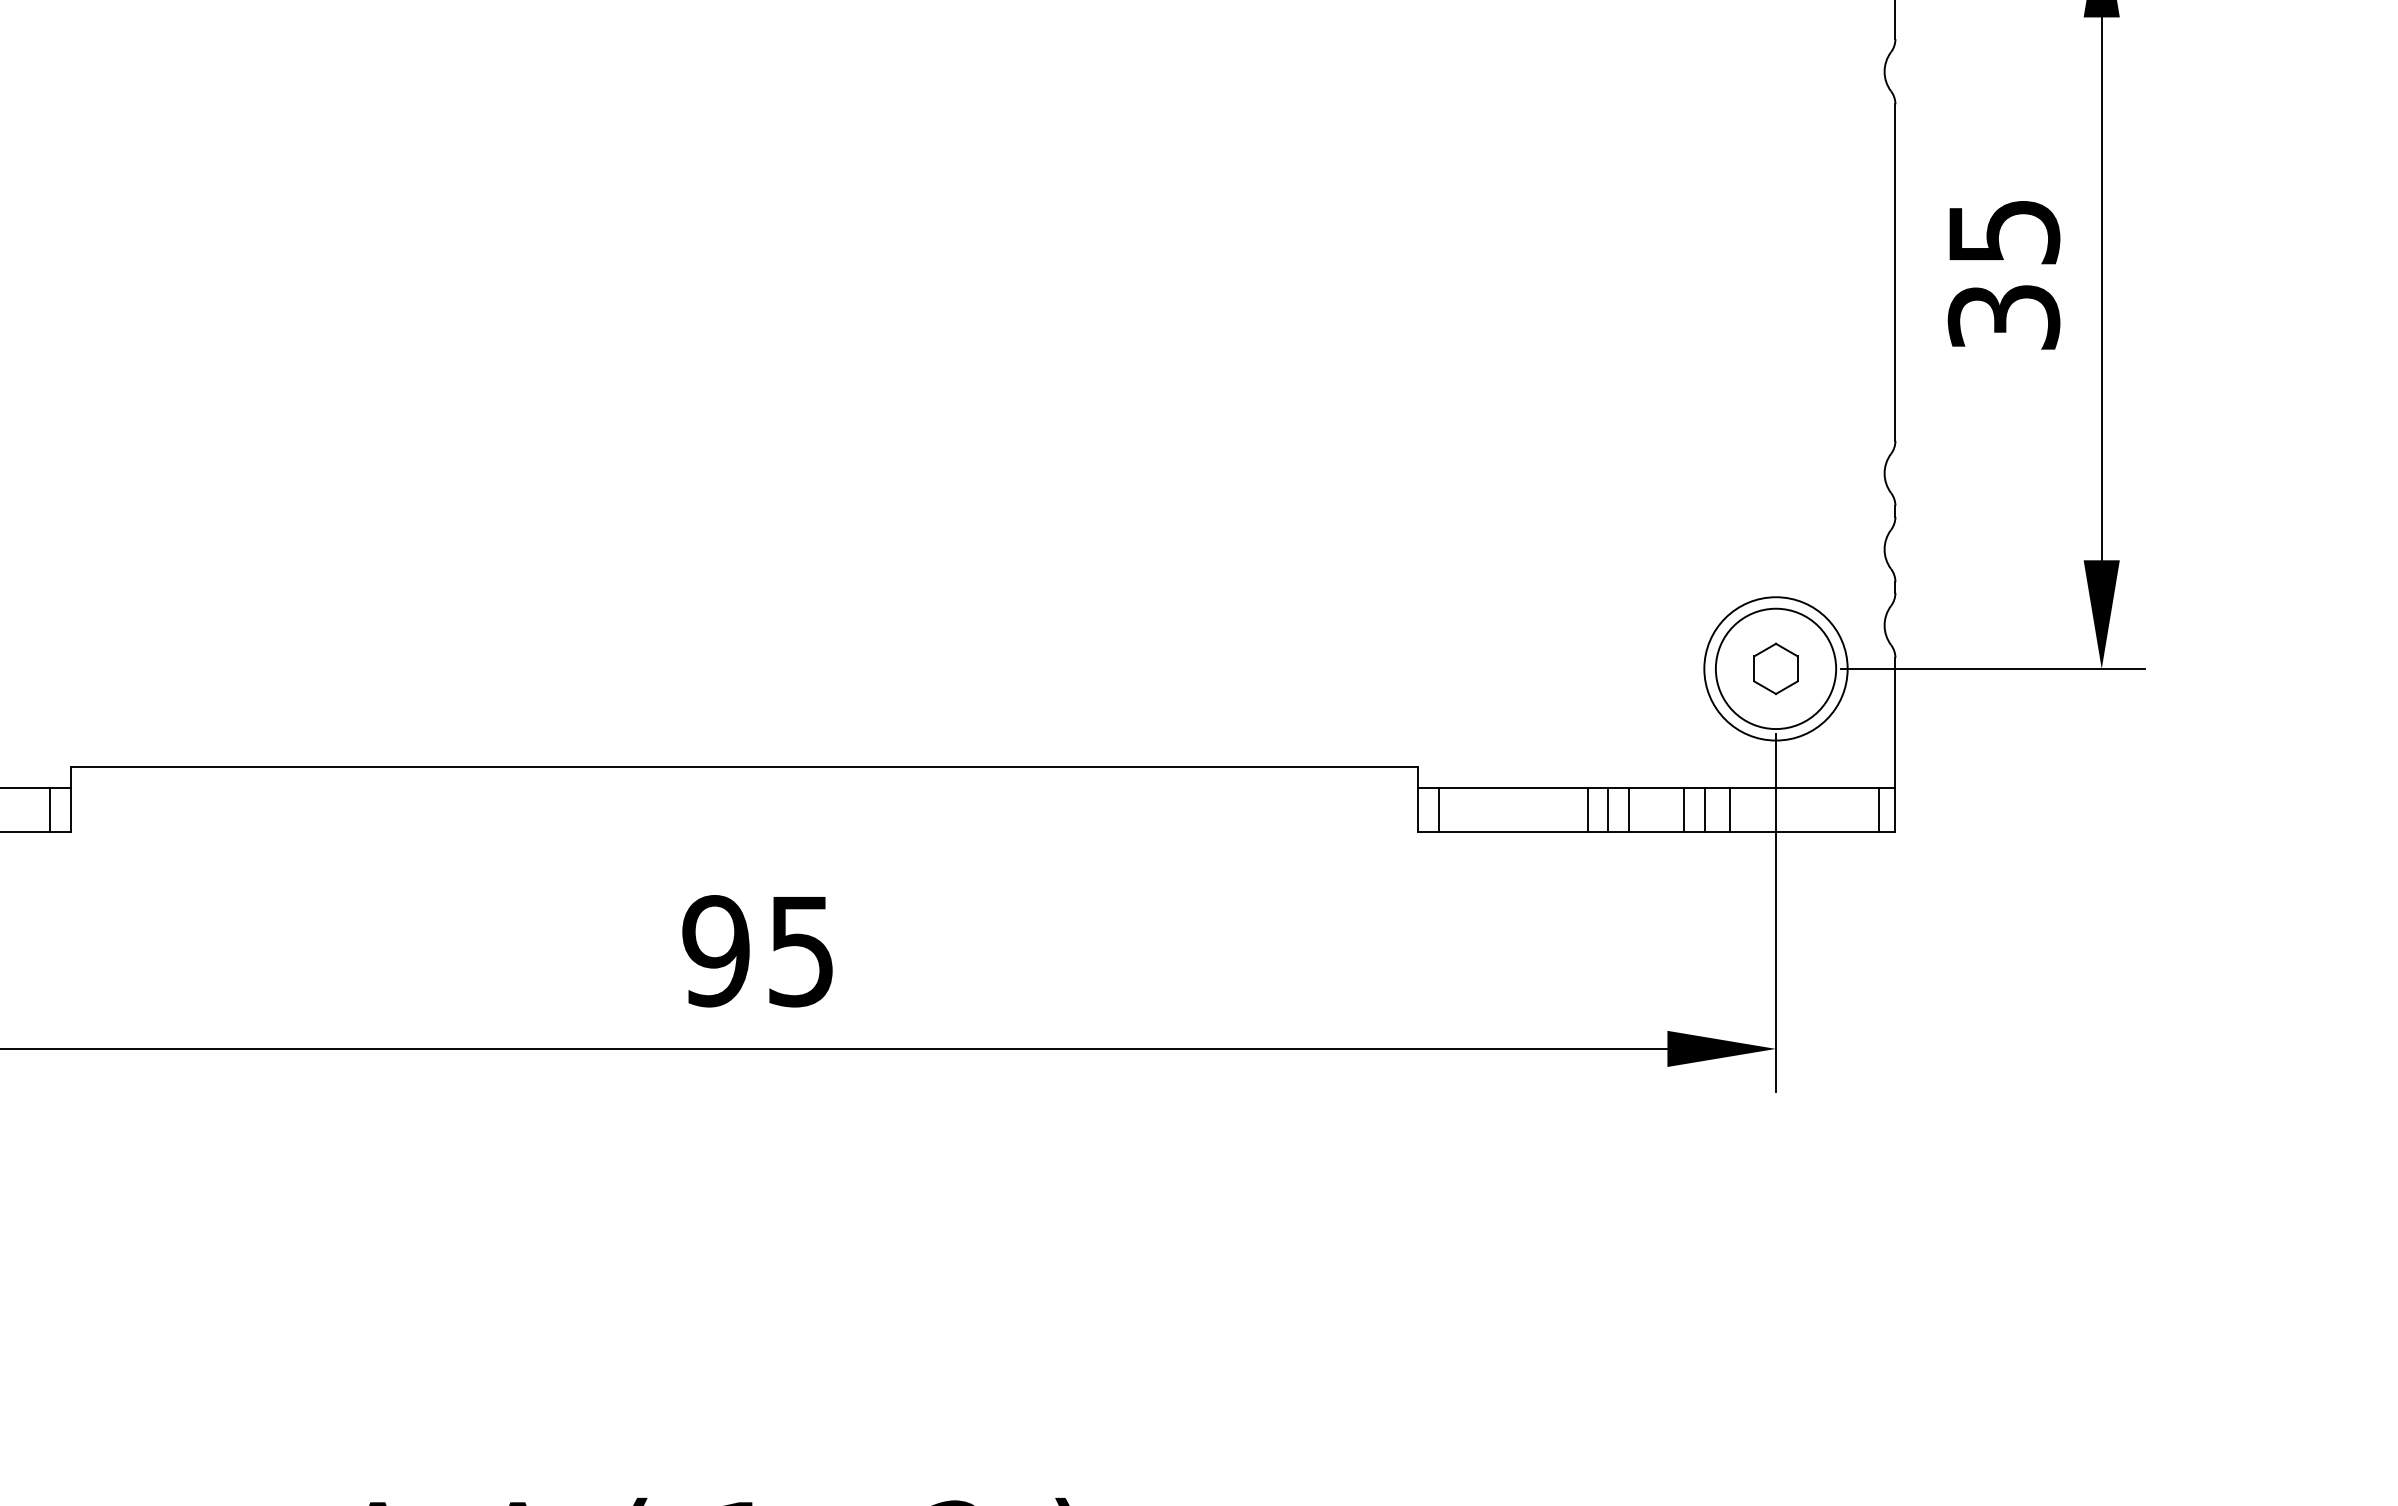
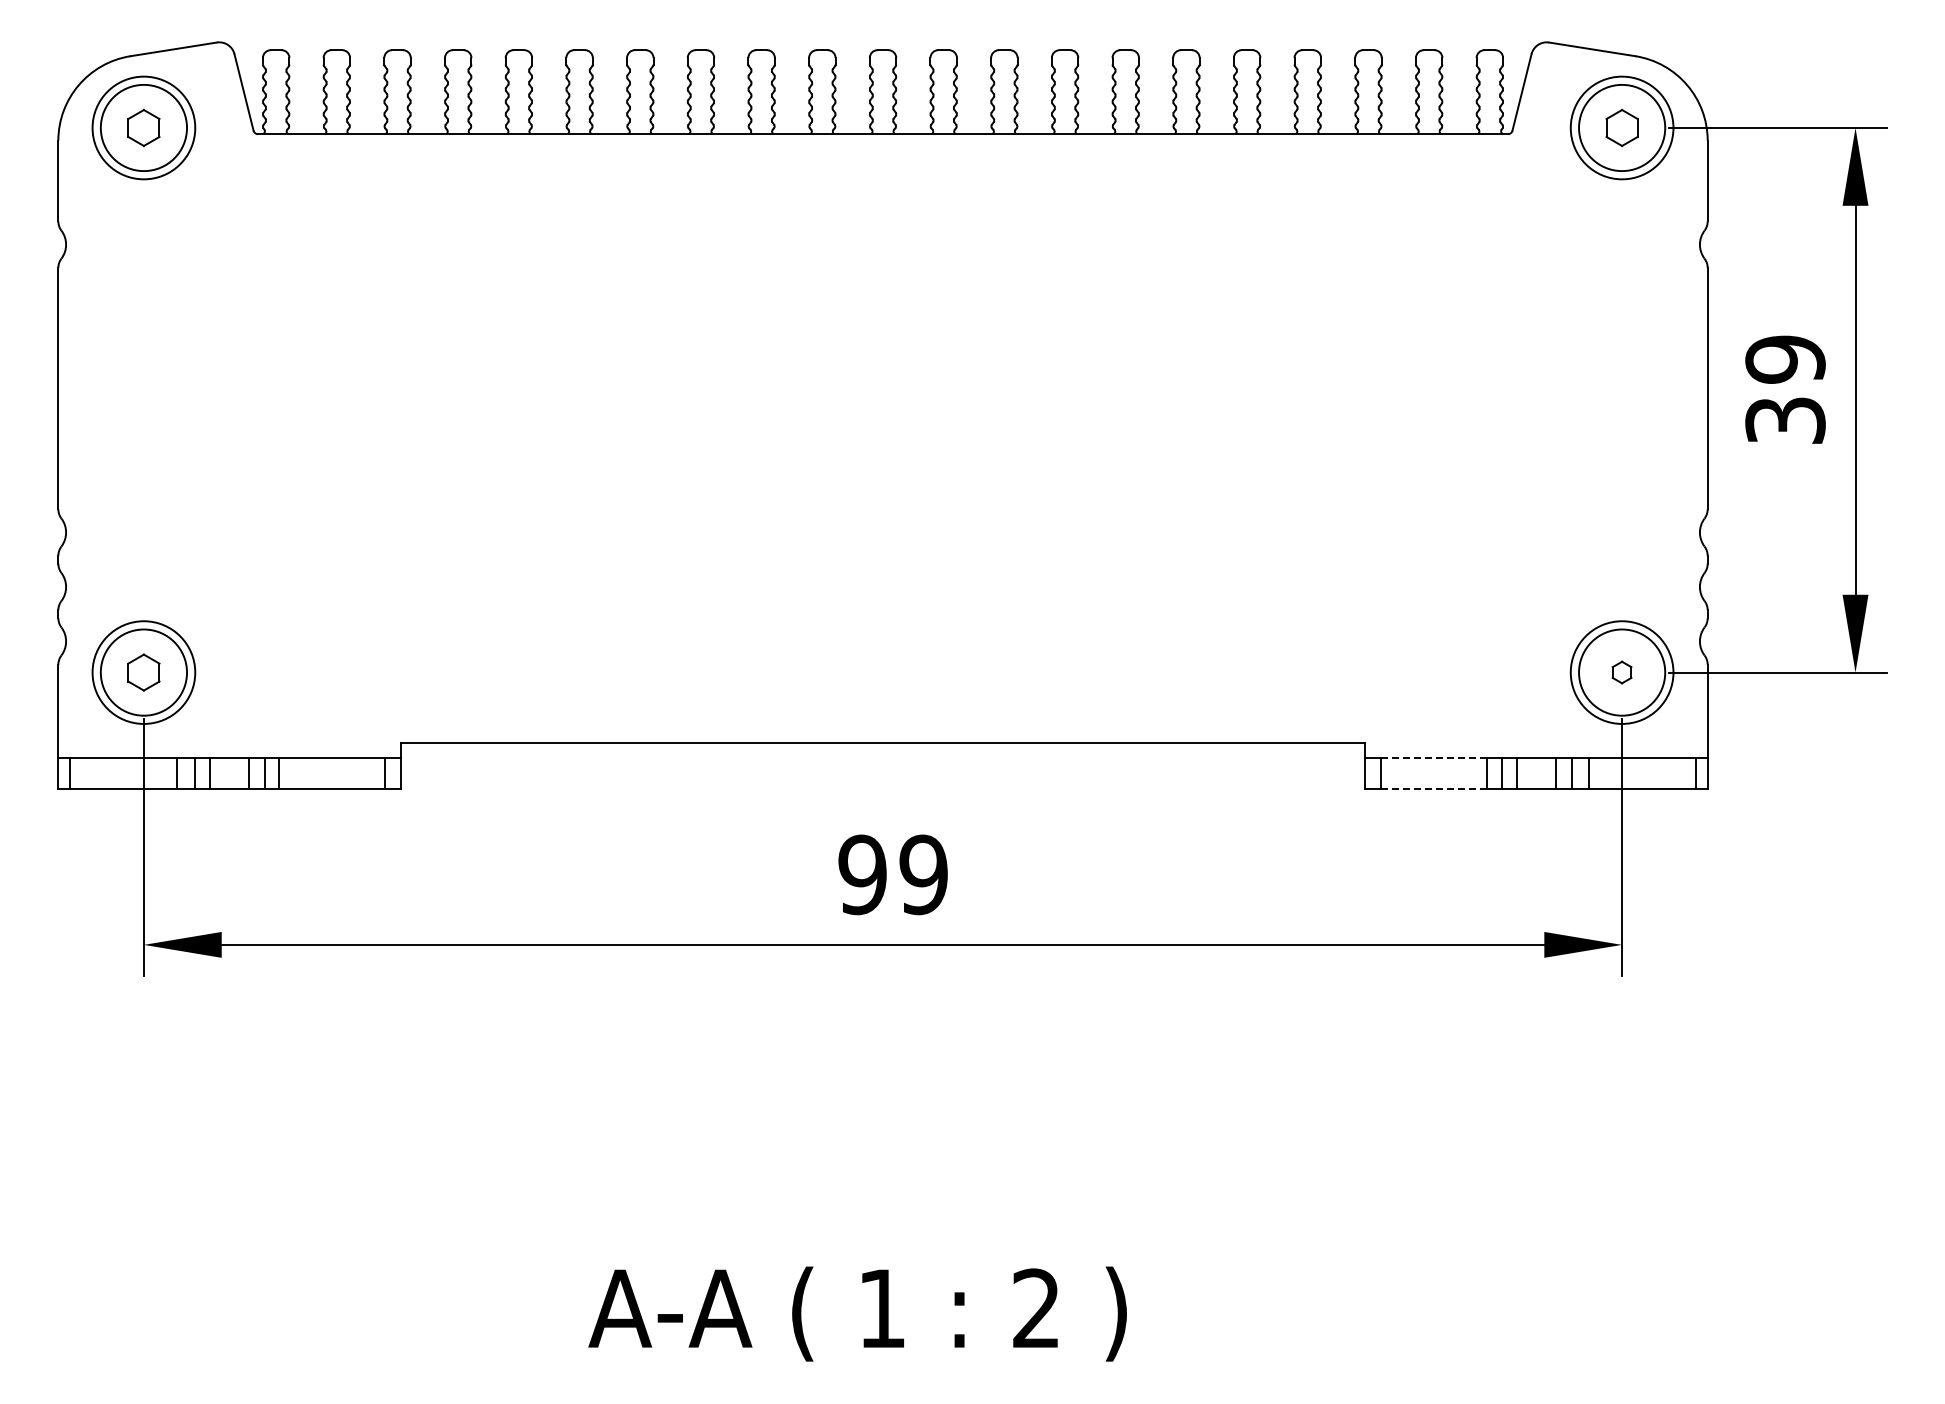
text: (2004, 231) -> (1785, 359), 35 -> 39
part: (1775, 668) -> (1621, 672), size x0.6
line: (1512, 788) -> (1433, 758), solid -> dashed
line: (1514, 832) -> (1434, 789), solid -> dashed
text: (801, 950) -> (923, 874), 95 -> 99

